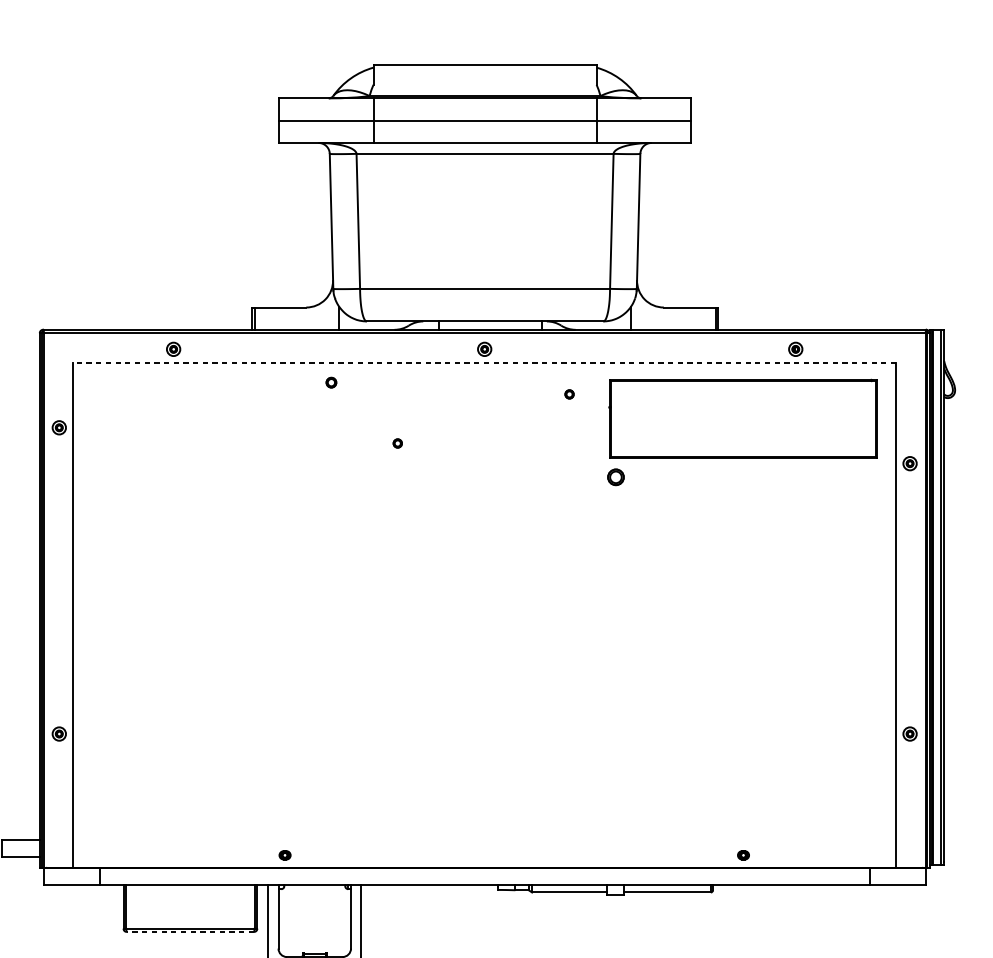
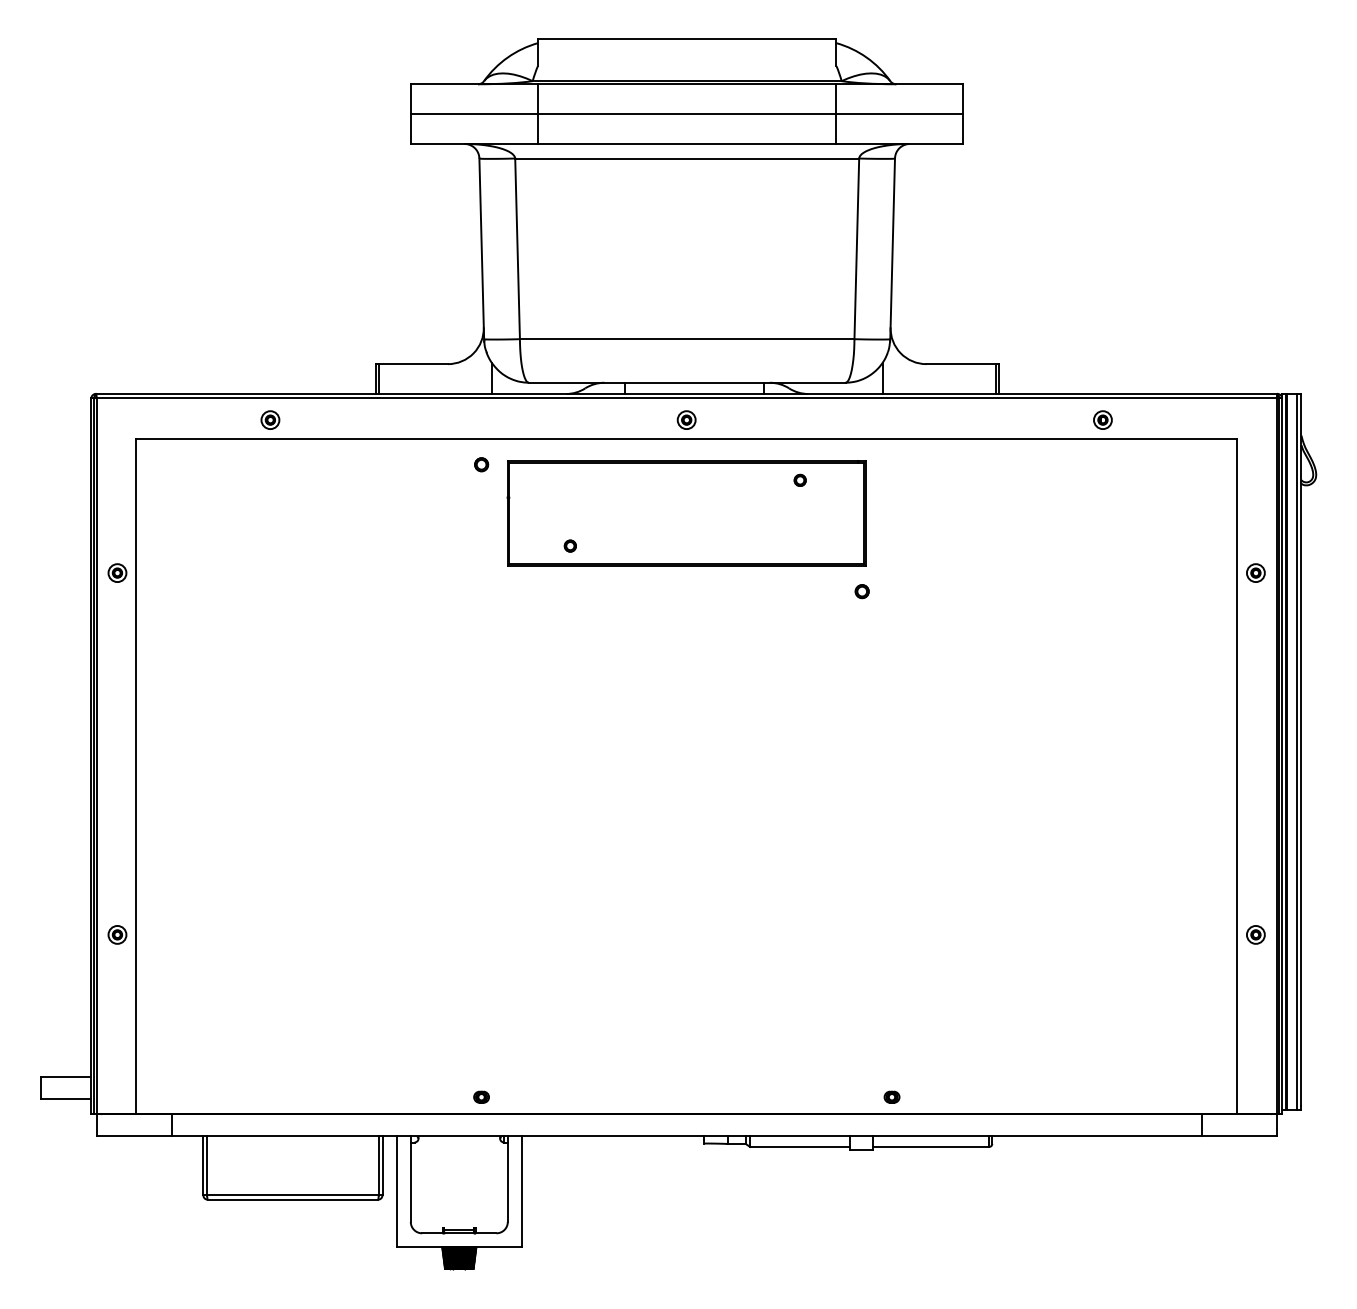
line: (484, 363) -> (686, 438), dashed -> solid
part: (743, 419) -> (686, 513), moved
part: (59, 427) -> (117, 572), moved
part: (615, 477) -> (861, 591), size x0.62
part: (285, 854) -> (481, 1096), moved
part: (743, 854) -> (891, 1096), moved
line: (190, 931) -> (292, 1199), dashed -> solid

